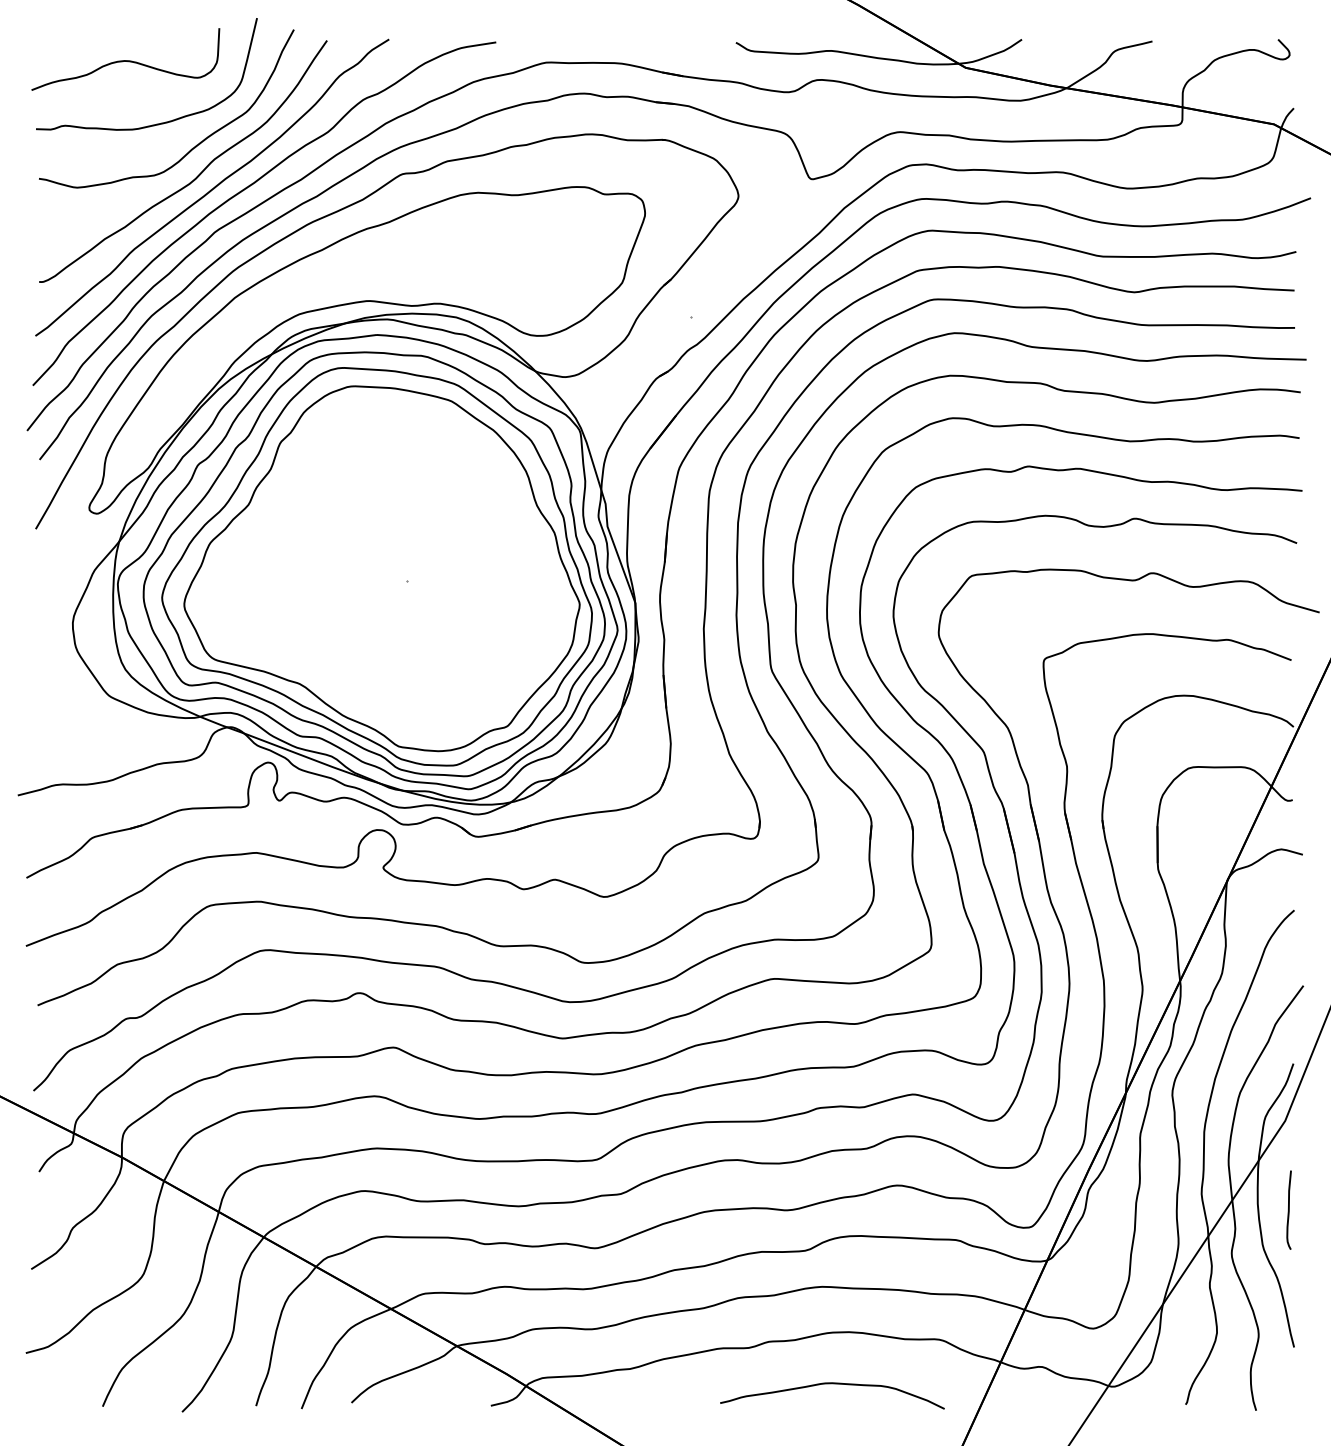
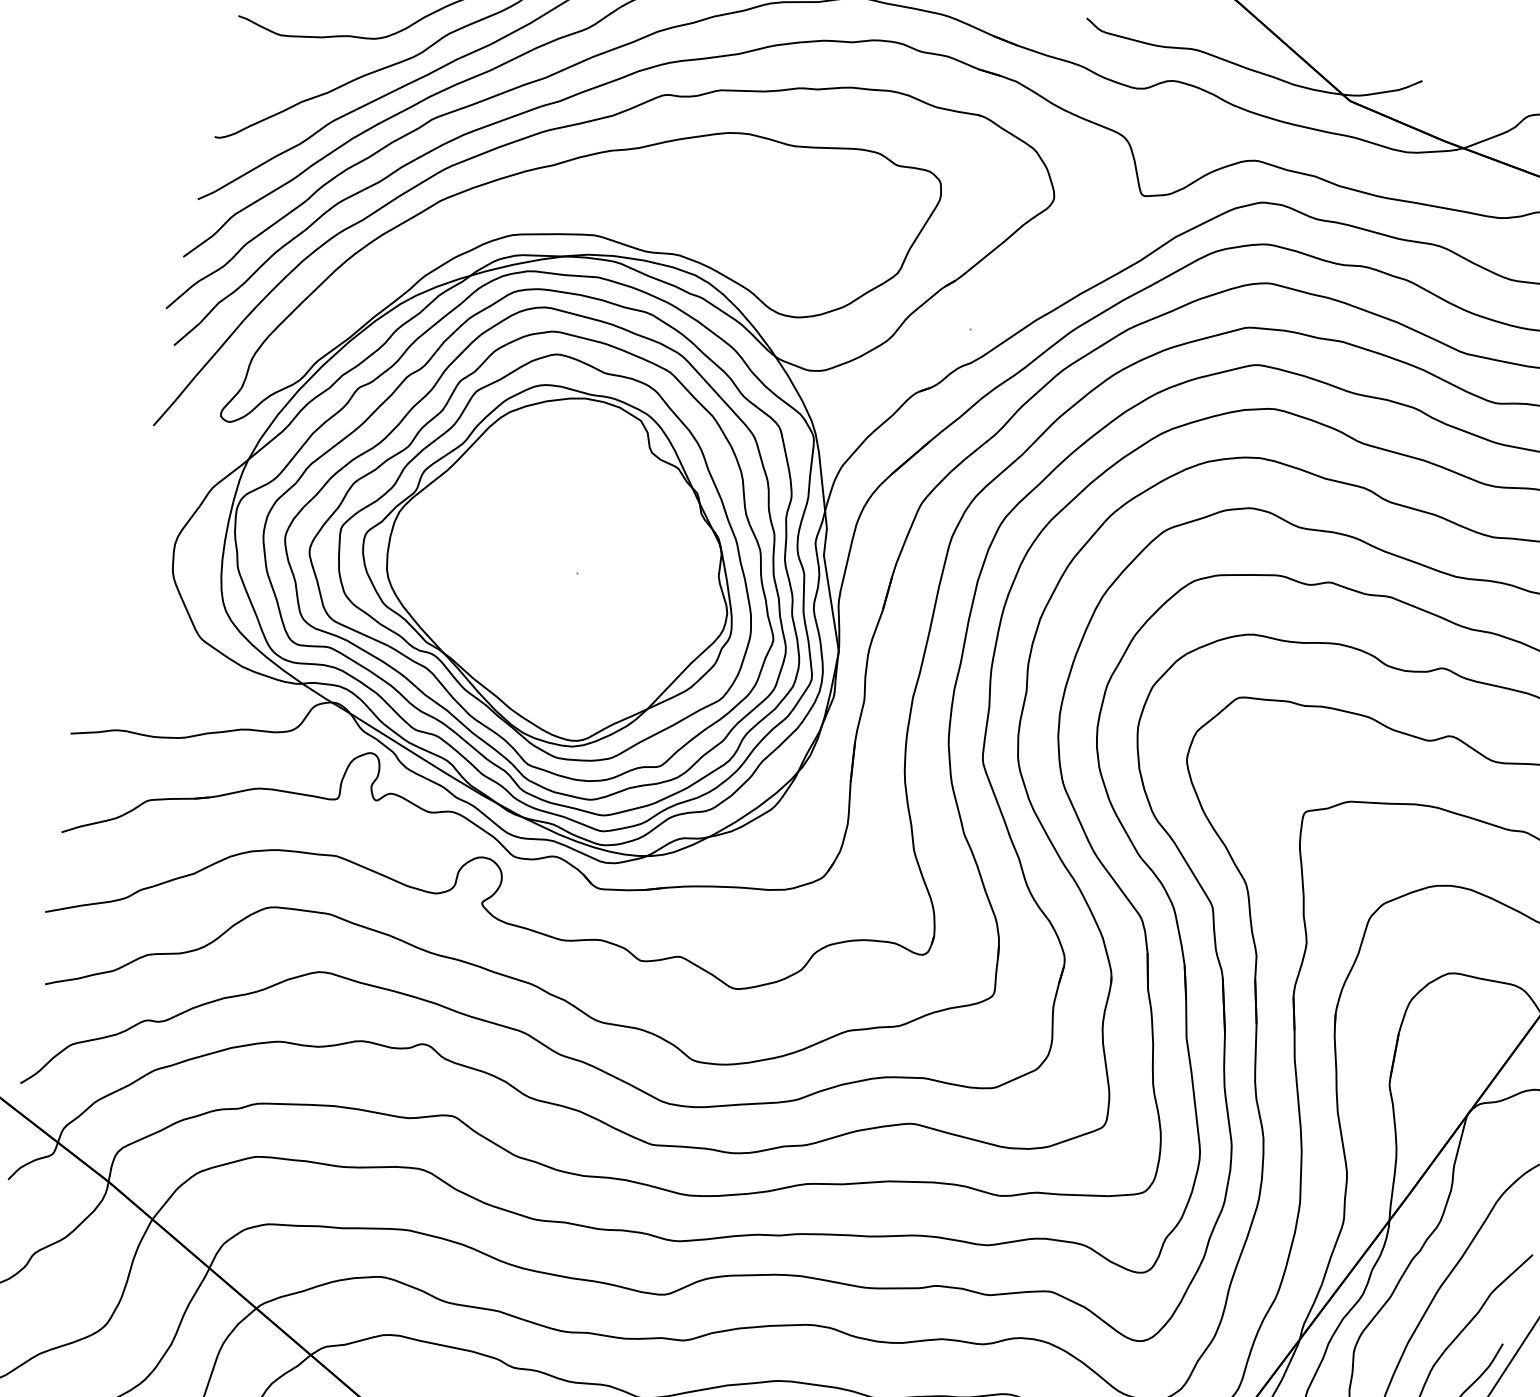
part: (383, 570) -> (551, 554), added

